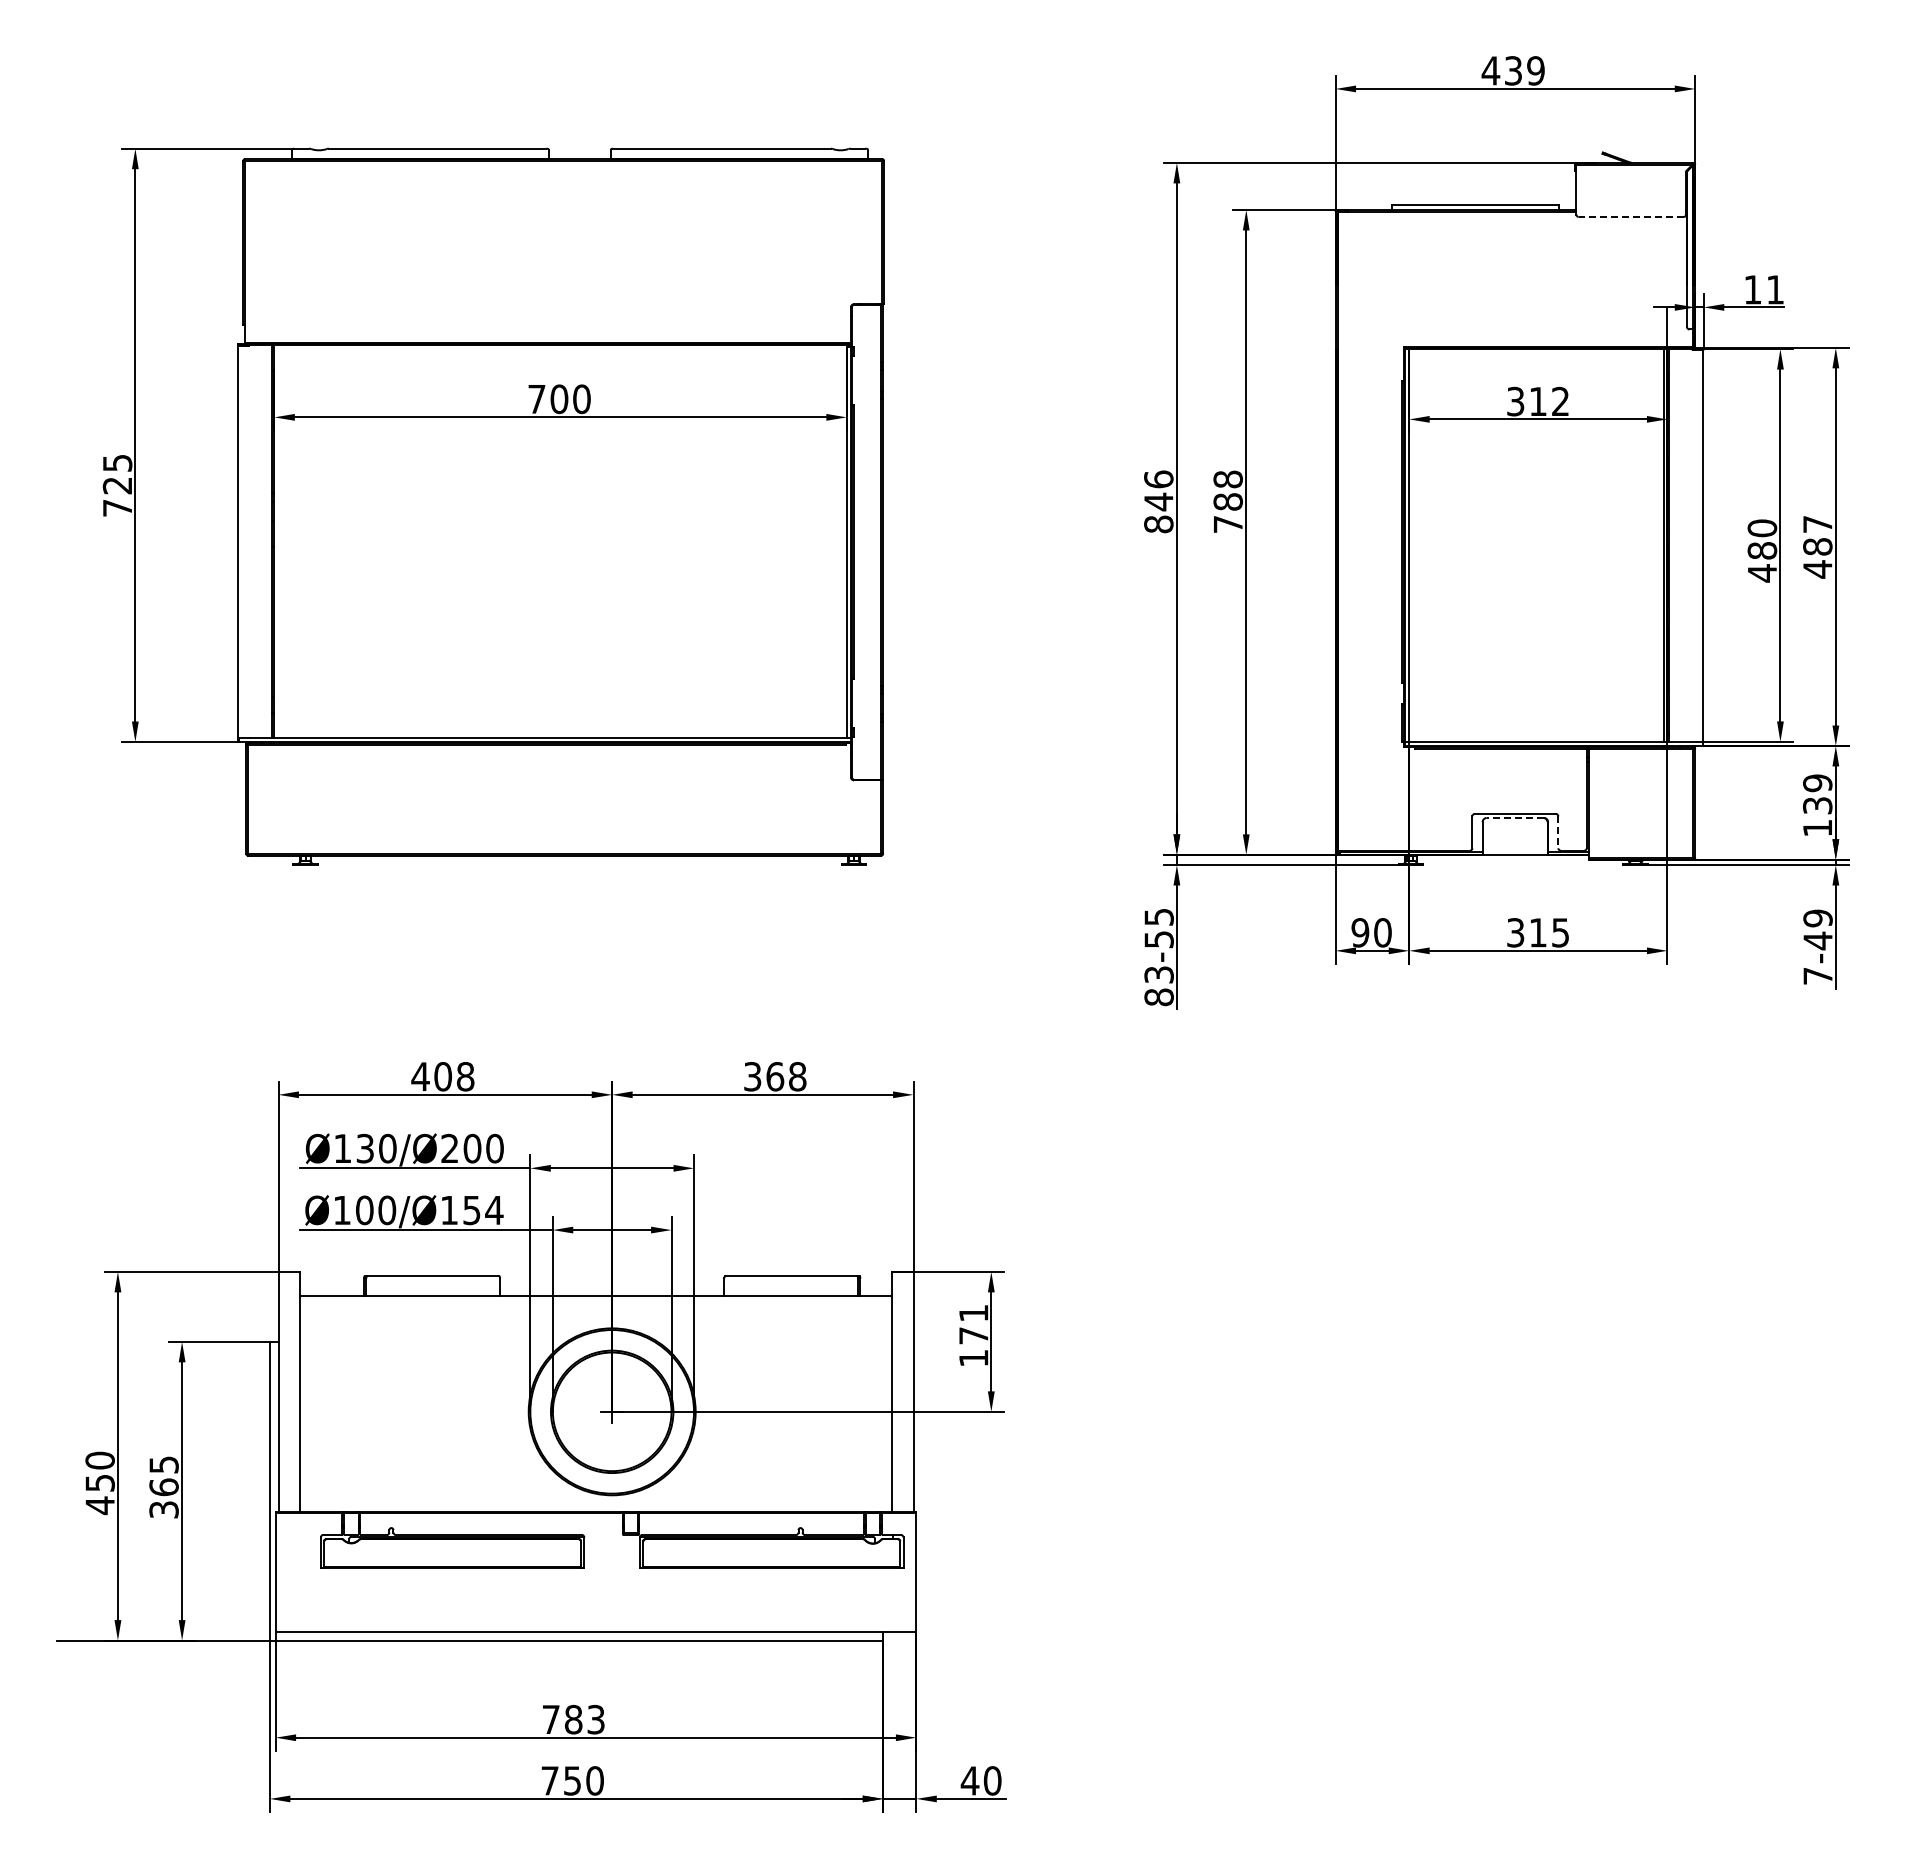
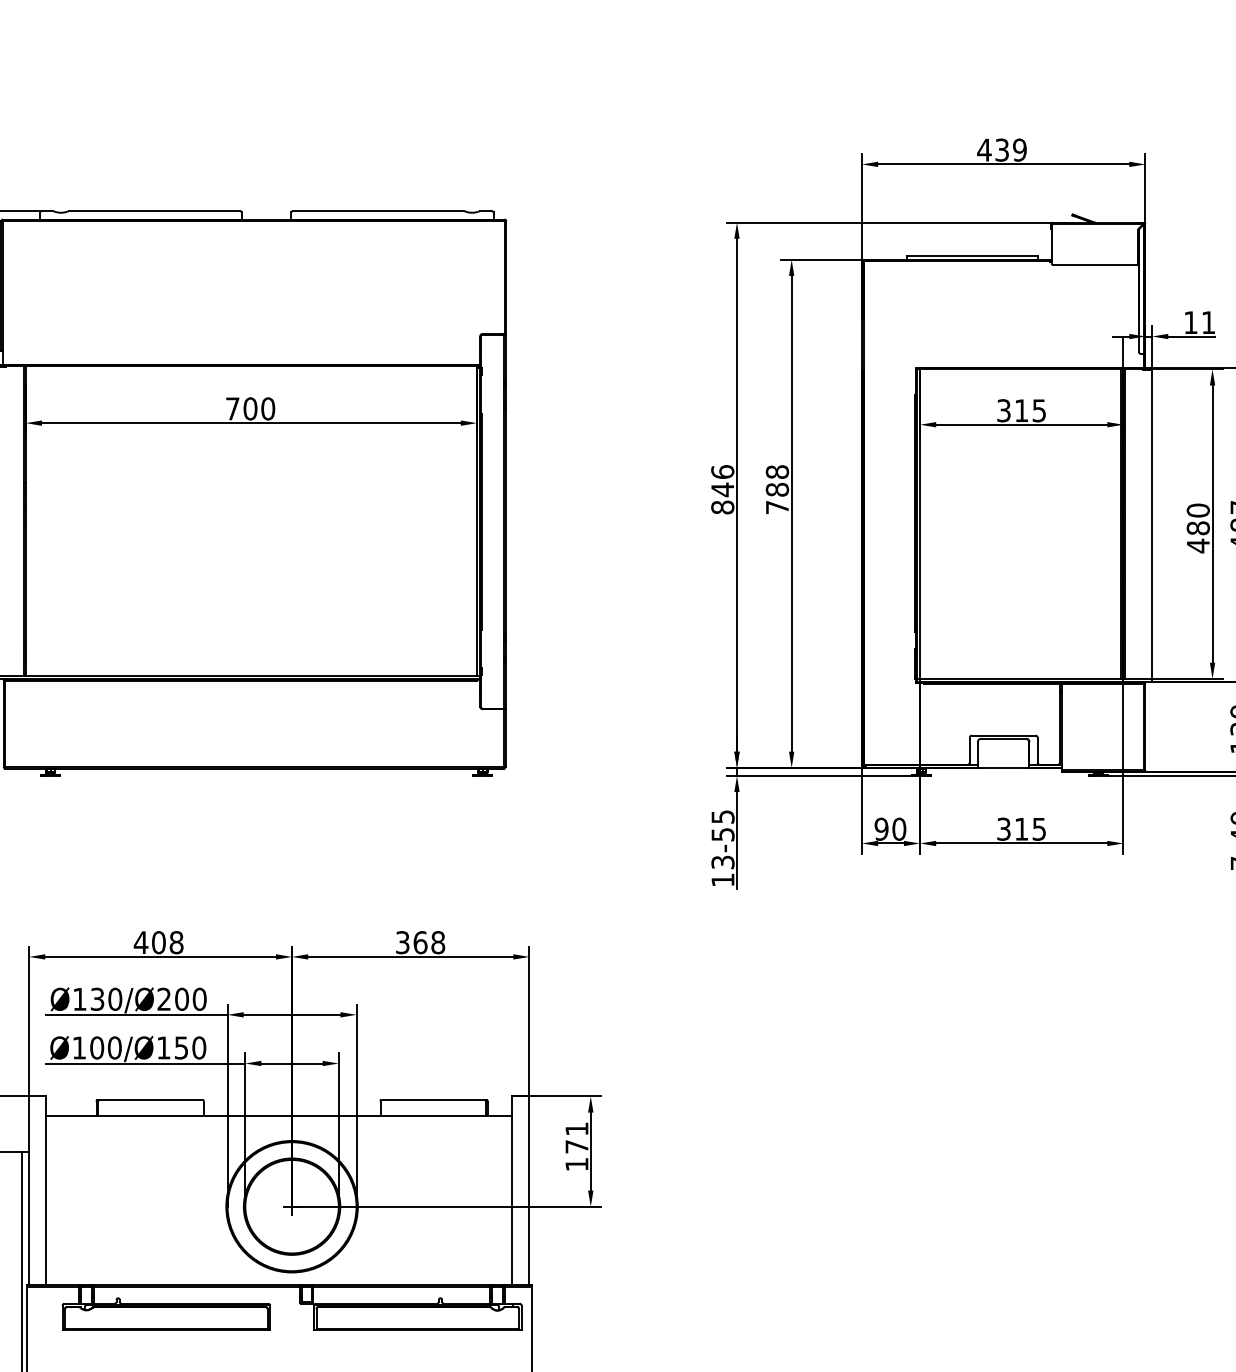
line: (1631, 216) -> (1095, 264), dashed -> solid
text: (1560, 401) -> (1039, 410), 312 -> 315
line: (1515, 818) -> (1003, 739), dashed -> solid
line: (1558, 832) -> (1037, 750), dashed -> solid
text: (1158, 997) -> (722, 880), 83-55 -> 13-55
text: (494, 1210) -> (199, 1048), Ø100/Ø154 -> Ø100/Ø150

